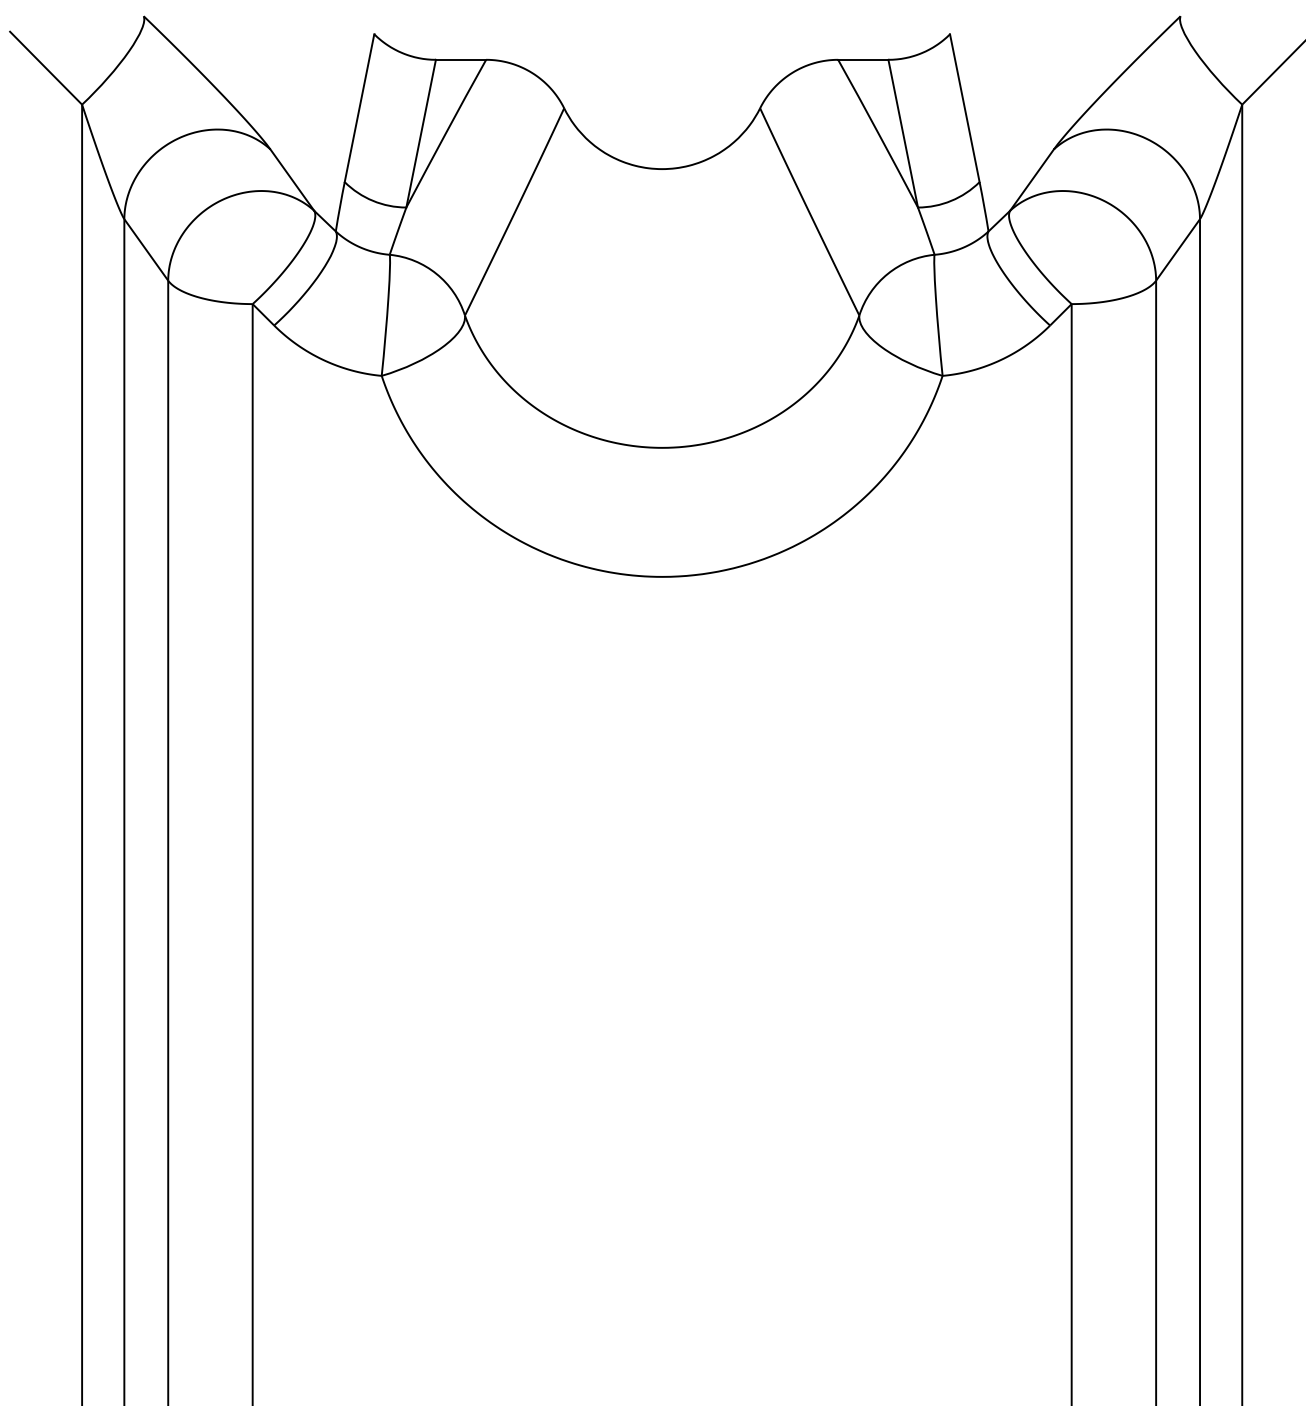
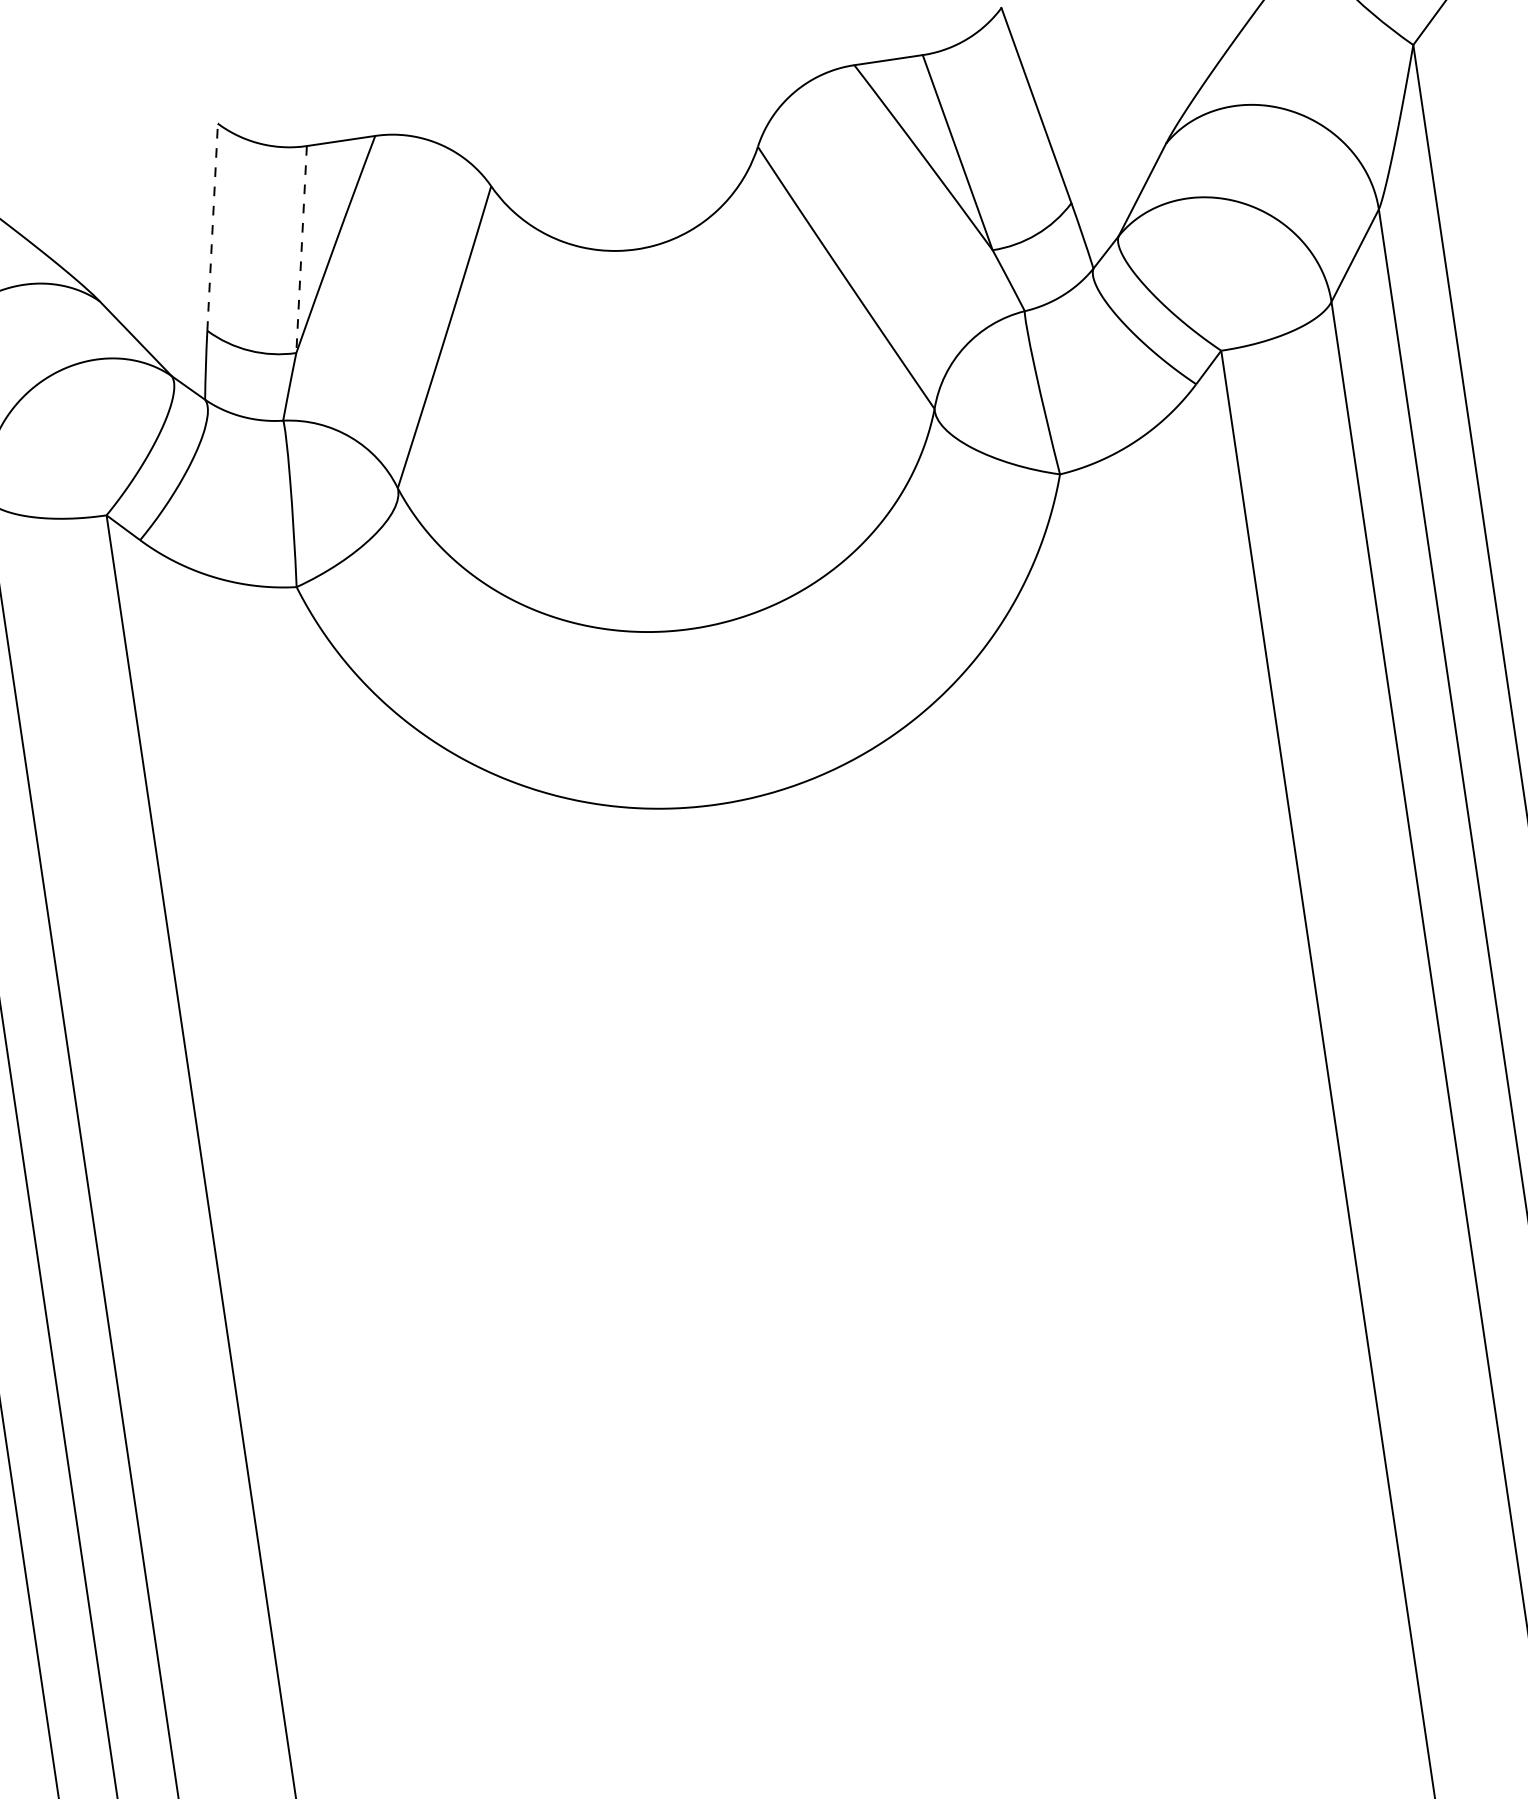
line: (359, 107) -> (212, 226), solid -> dashed
line: (421, 134) -> (302, 250), solid -> dashed

